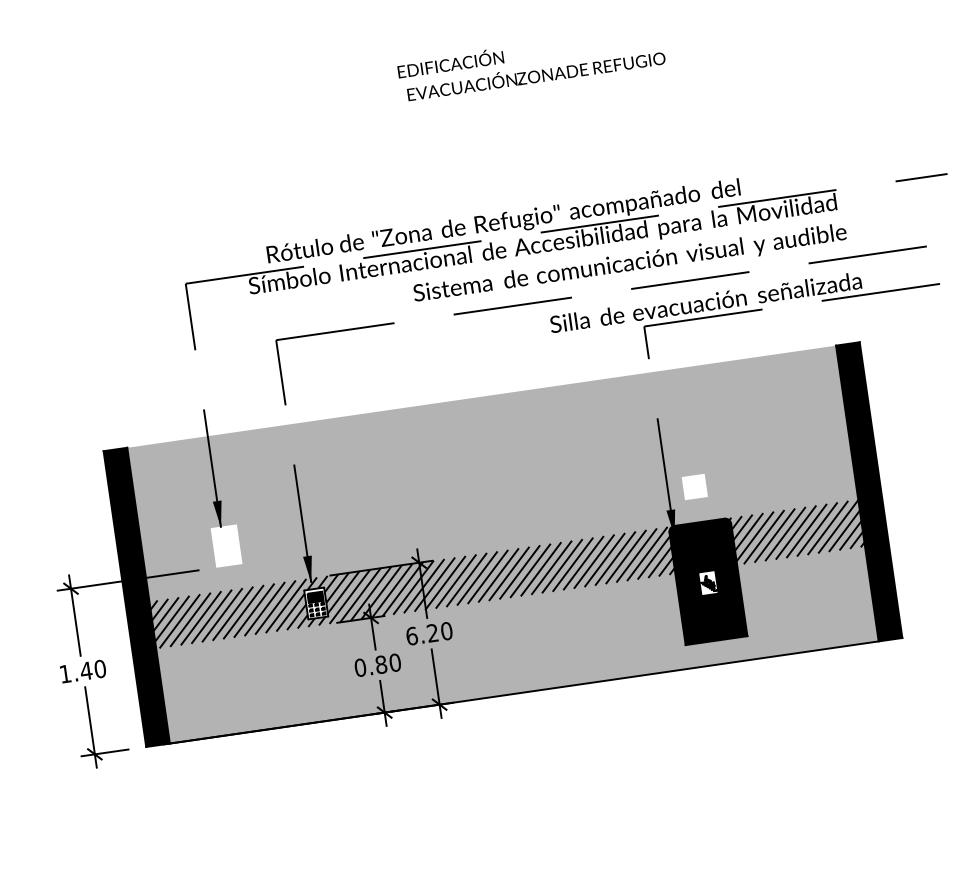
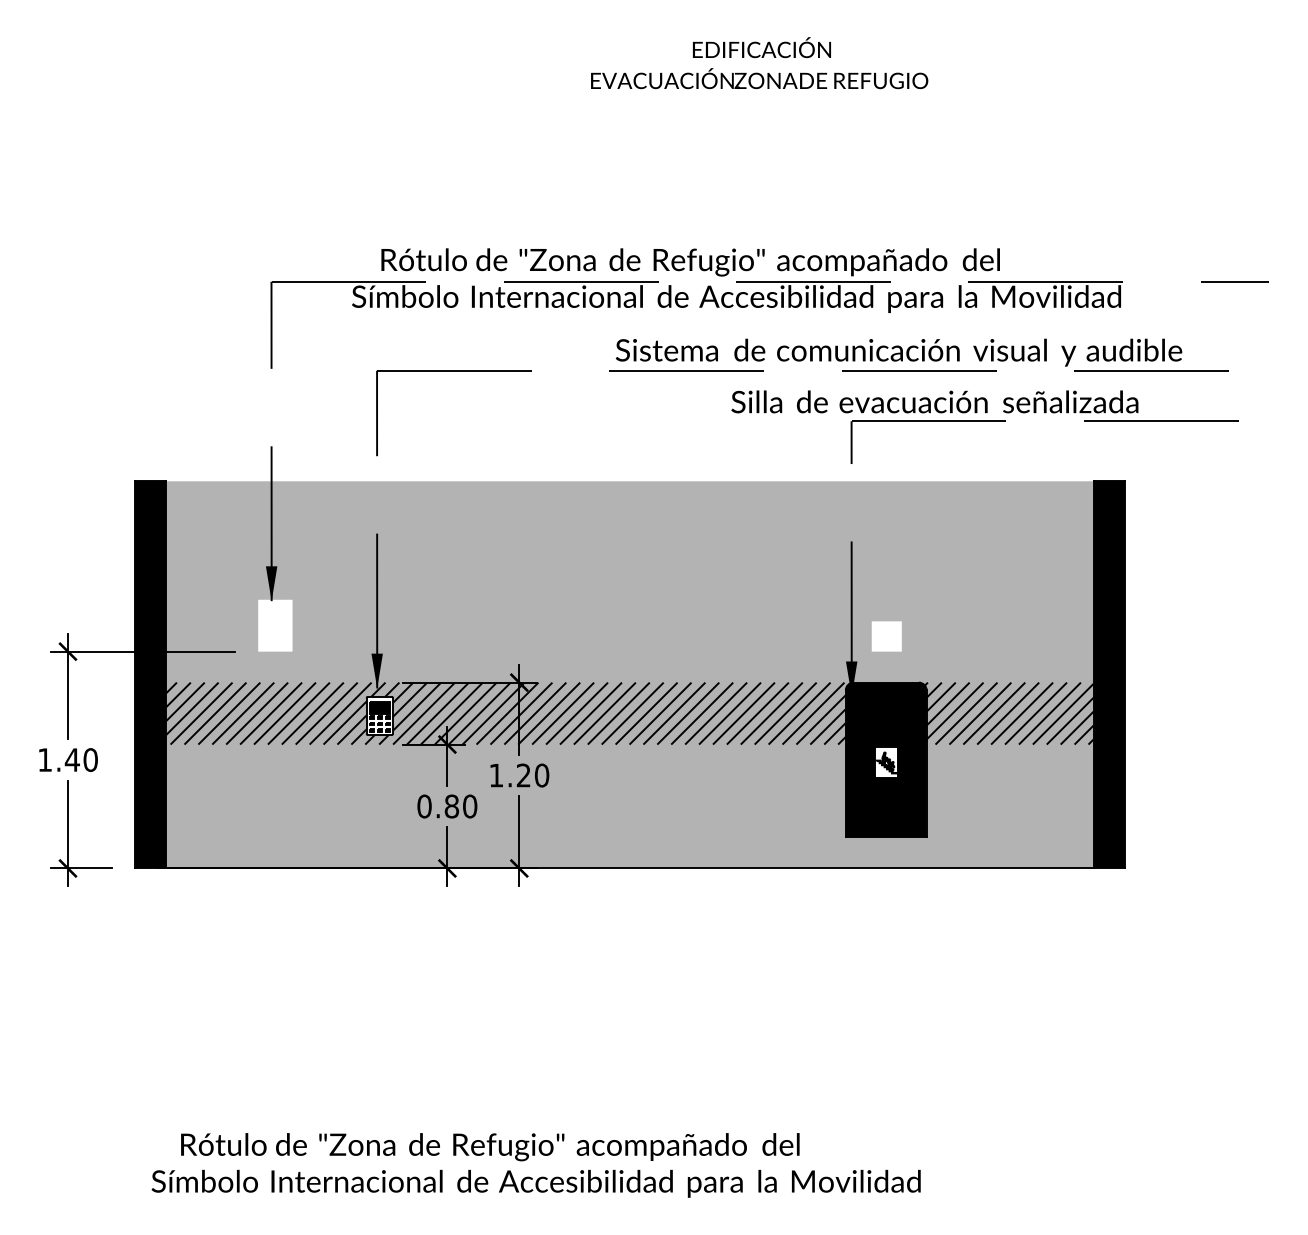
text: (450, 62) -> (761, 47), moved
text: (629, 264) -> (898, 352), moved
text: (411, 636) -> (496, 775), 6.20 -> 1.20

